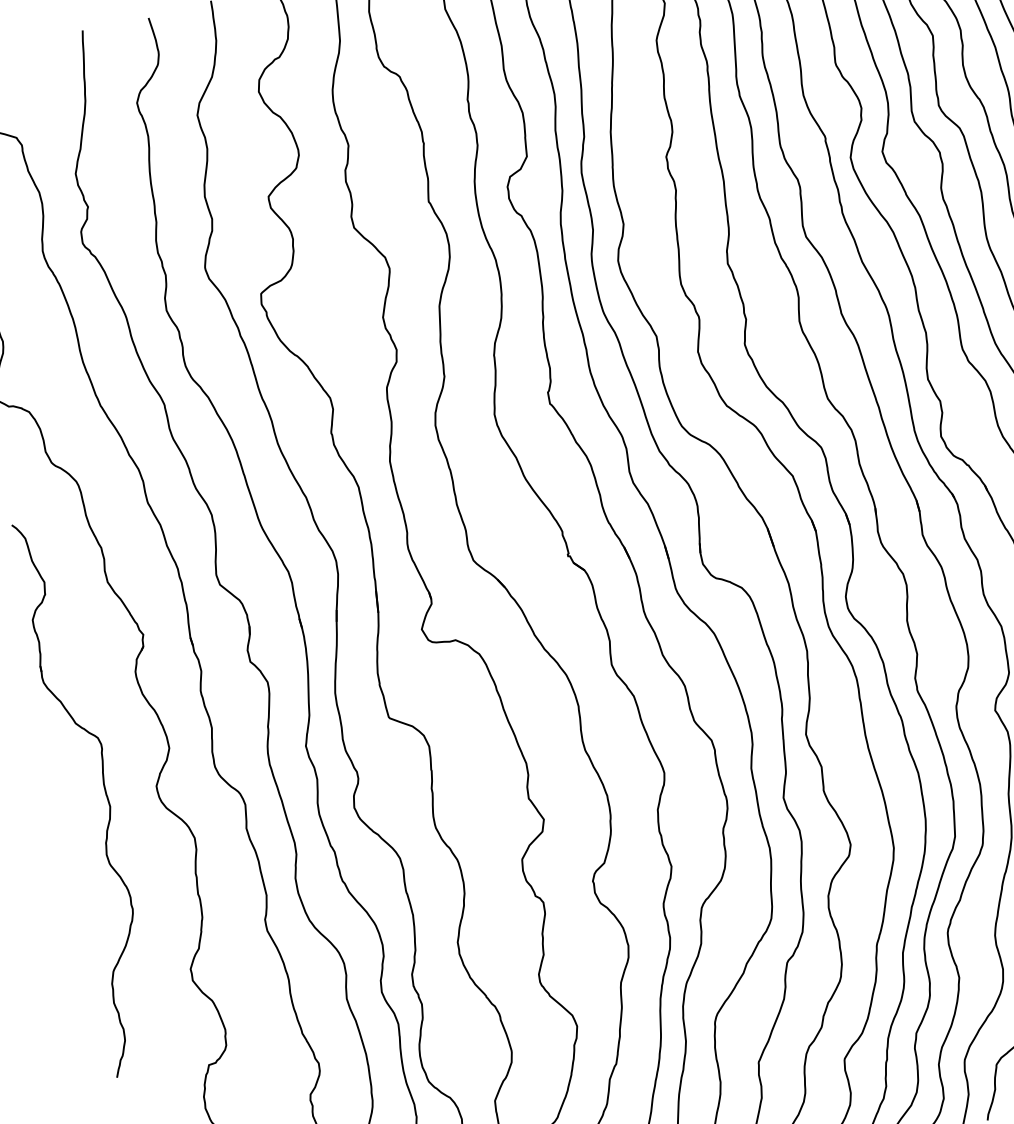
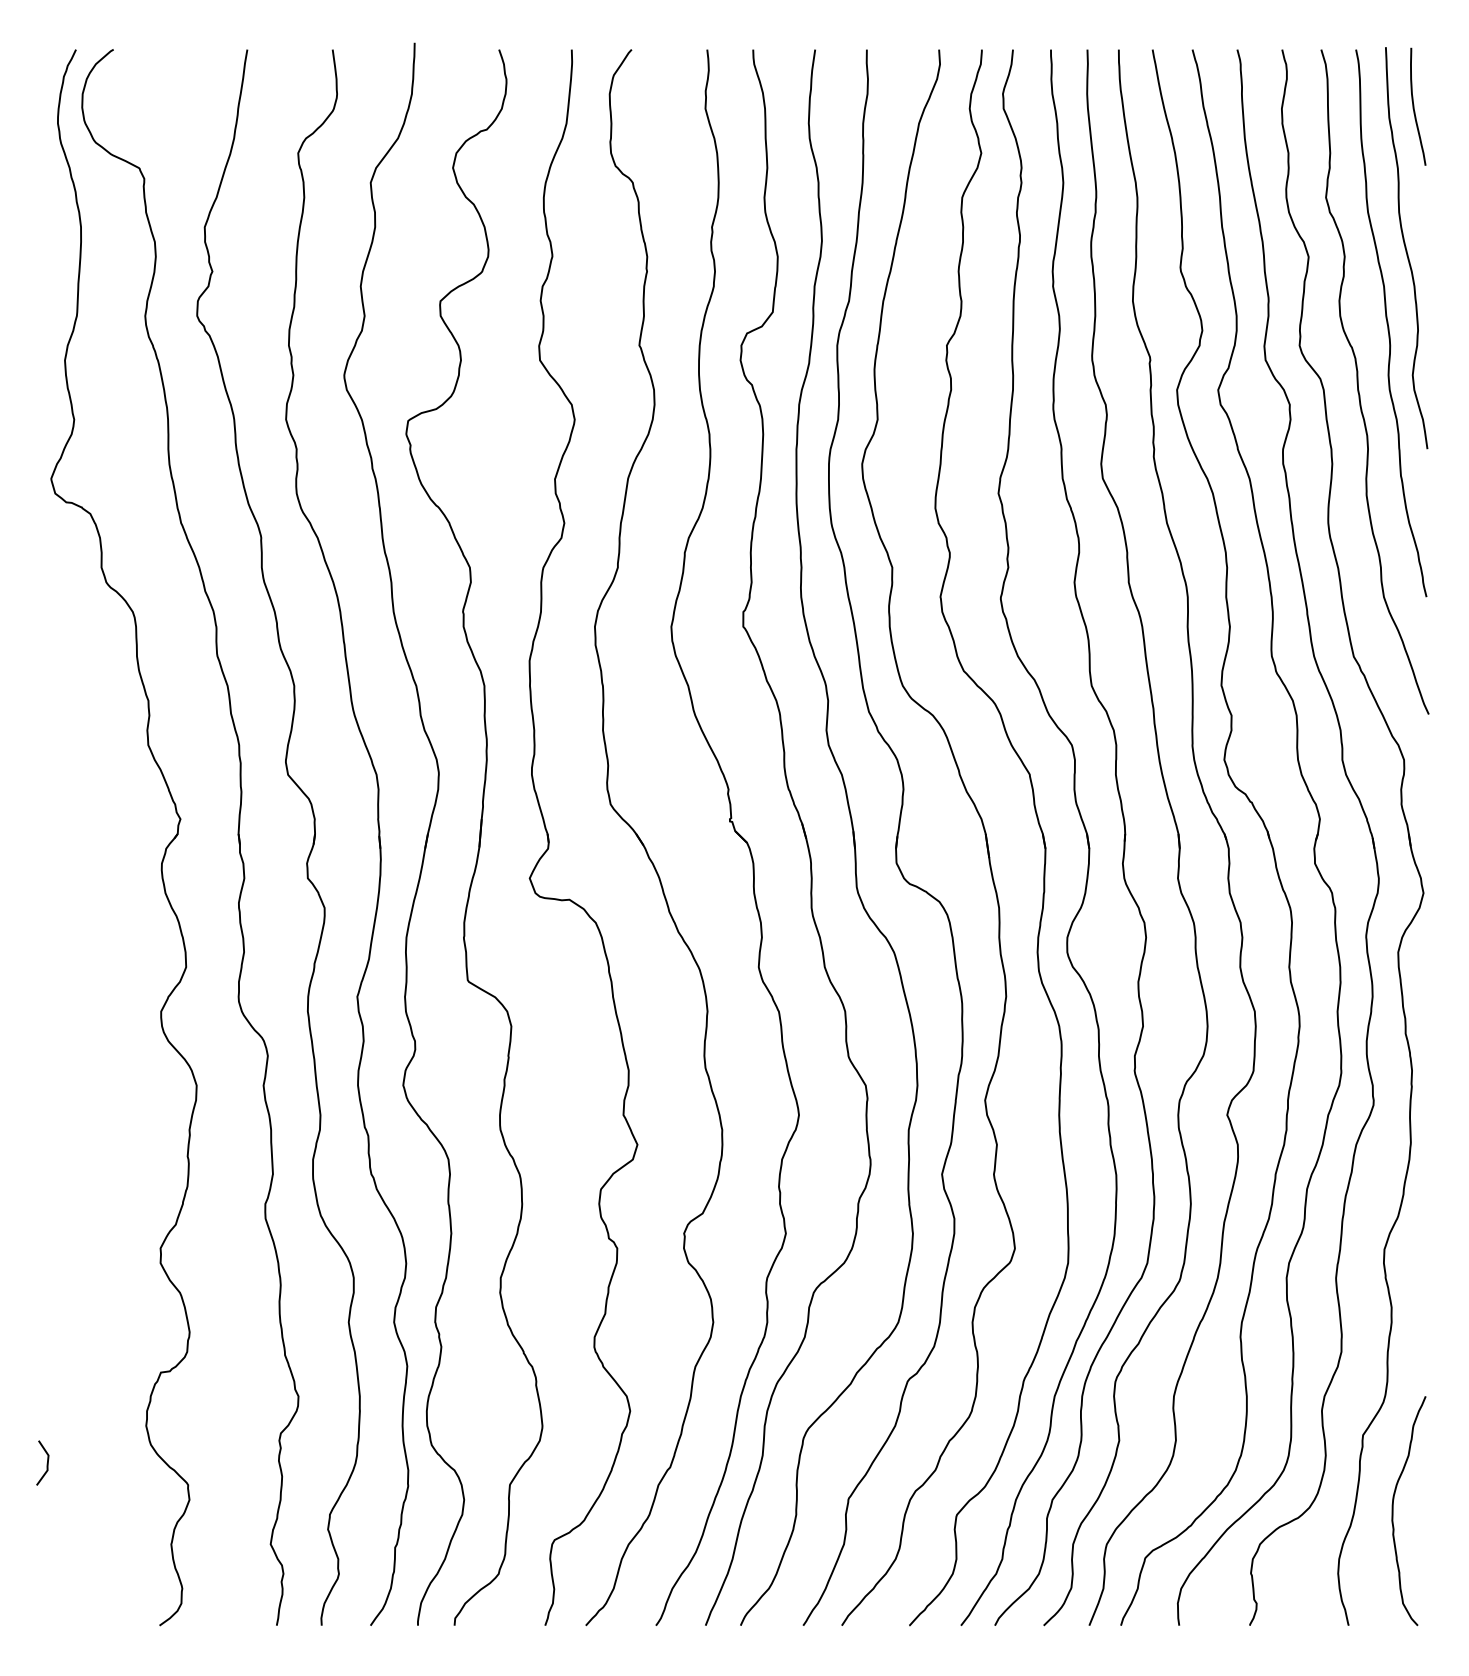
part: (105, 793) -> (95, 1008), removed

